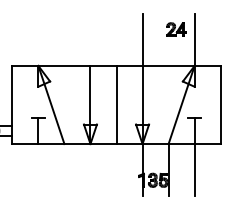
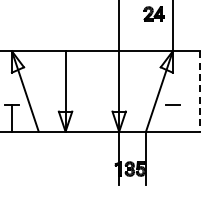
line: (116, 104) -> (92, 90), removed
line: (220, 105) -> (199, 92), solid -> dashed
line: (194, 157) -> (172, 145), removed

